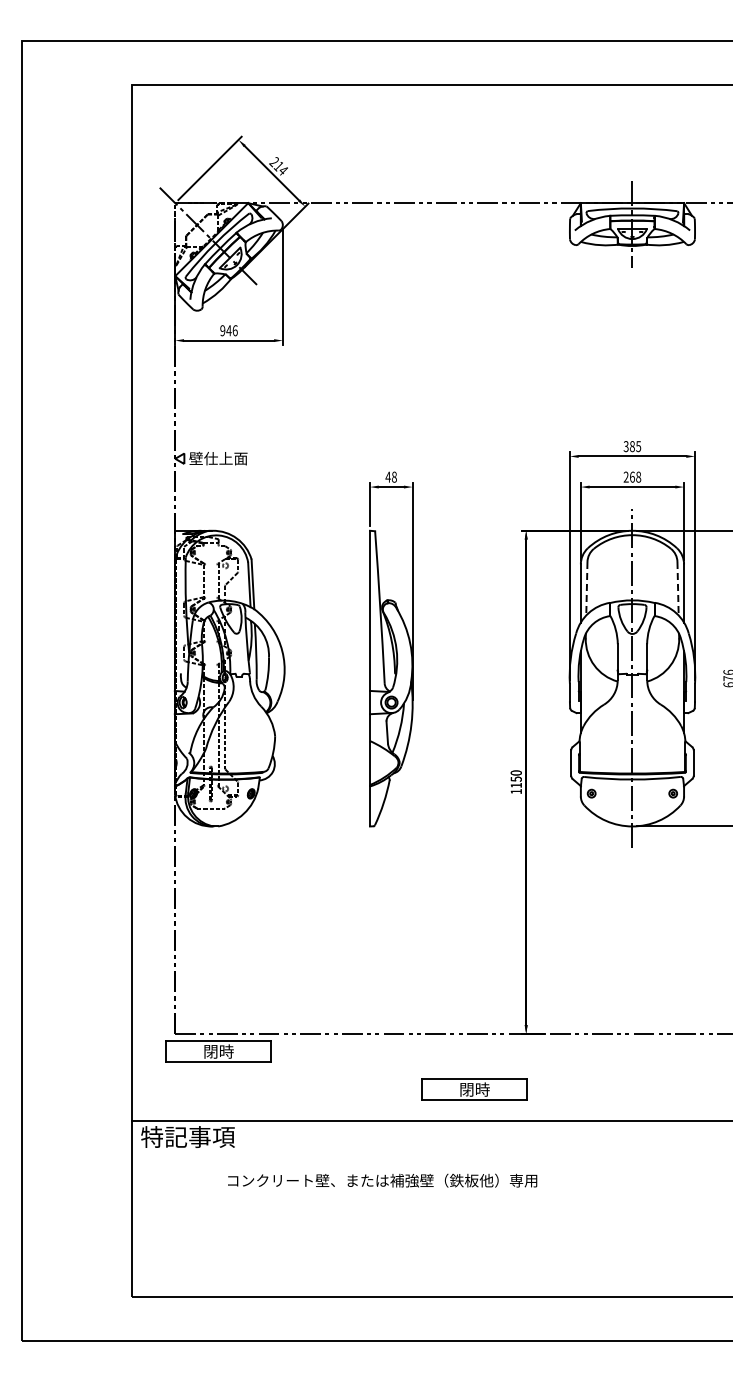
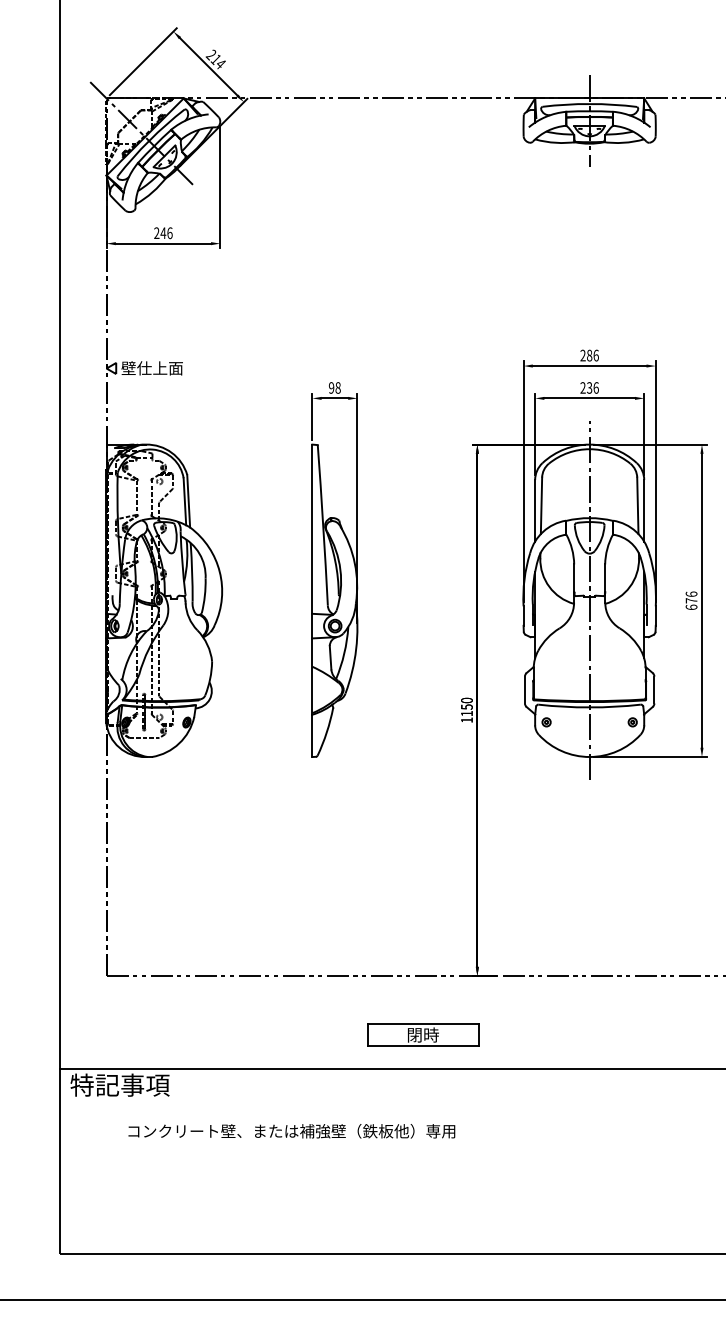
text: (222, 330) -> (156, 232), 946 -> 246
text: (632, 446) -> (589, 355), 385 -> 286
text: (387, 476) -> (330, 387), 48 -> 98
text: (635, 476) -> (592, 387), 268 -> 236
line: (586, 588) -> (541, 505), dashed -> solid
line: (678, 588) -> (638, 505), dashed -> solid
part: (218, 1051) -> (152, 994), removed
text: (382, 1180) -> (291, 1131), moved

